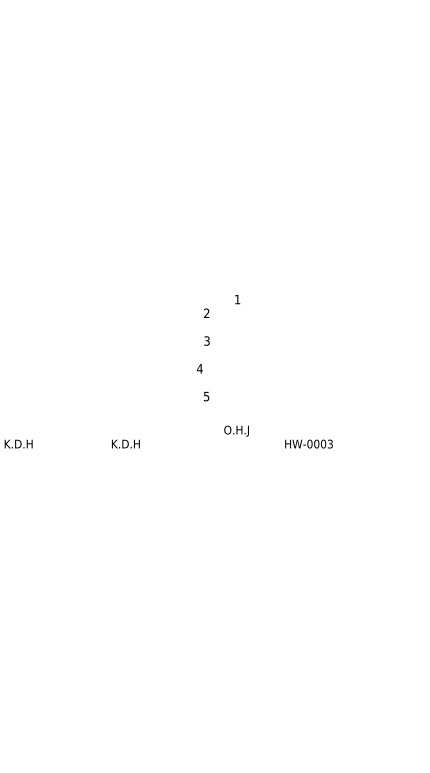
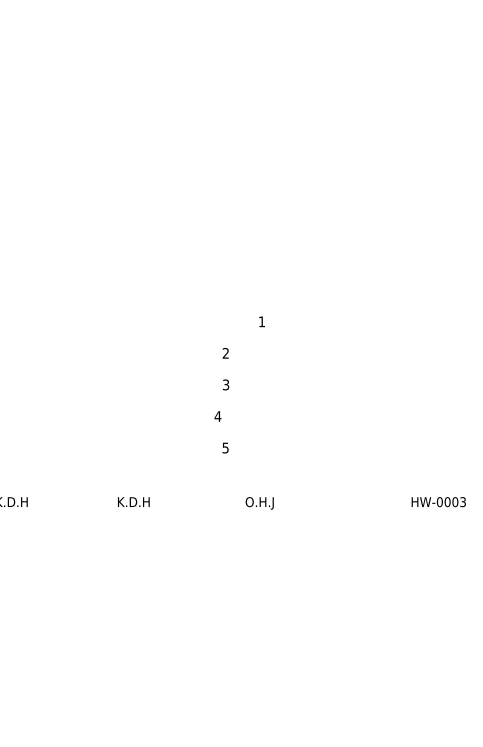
text: (237, 299) -> (261, 321), moved
text: (236, 430) -> (259, 502), moved
text: (308, 443) -> (438, 501), moved

